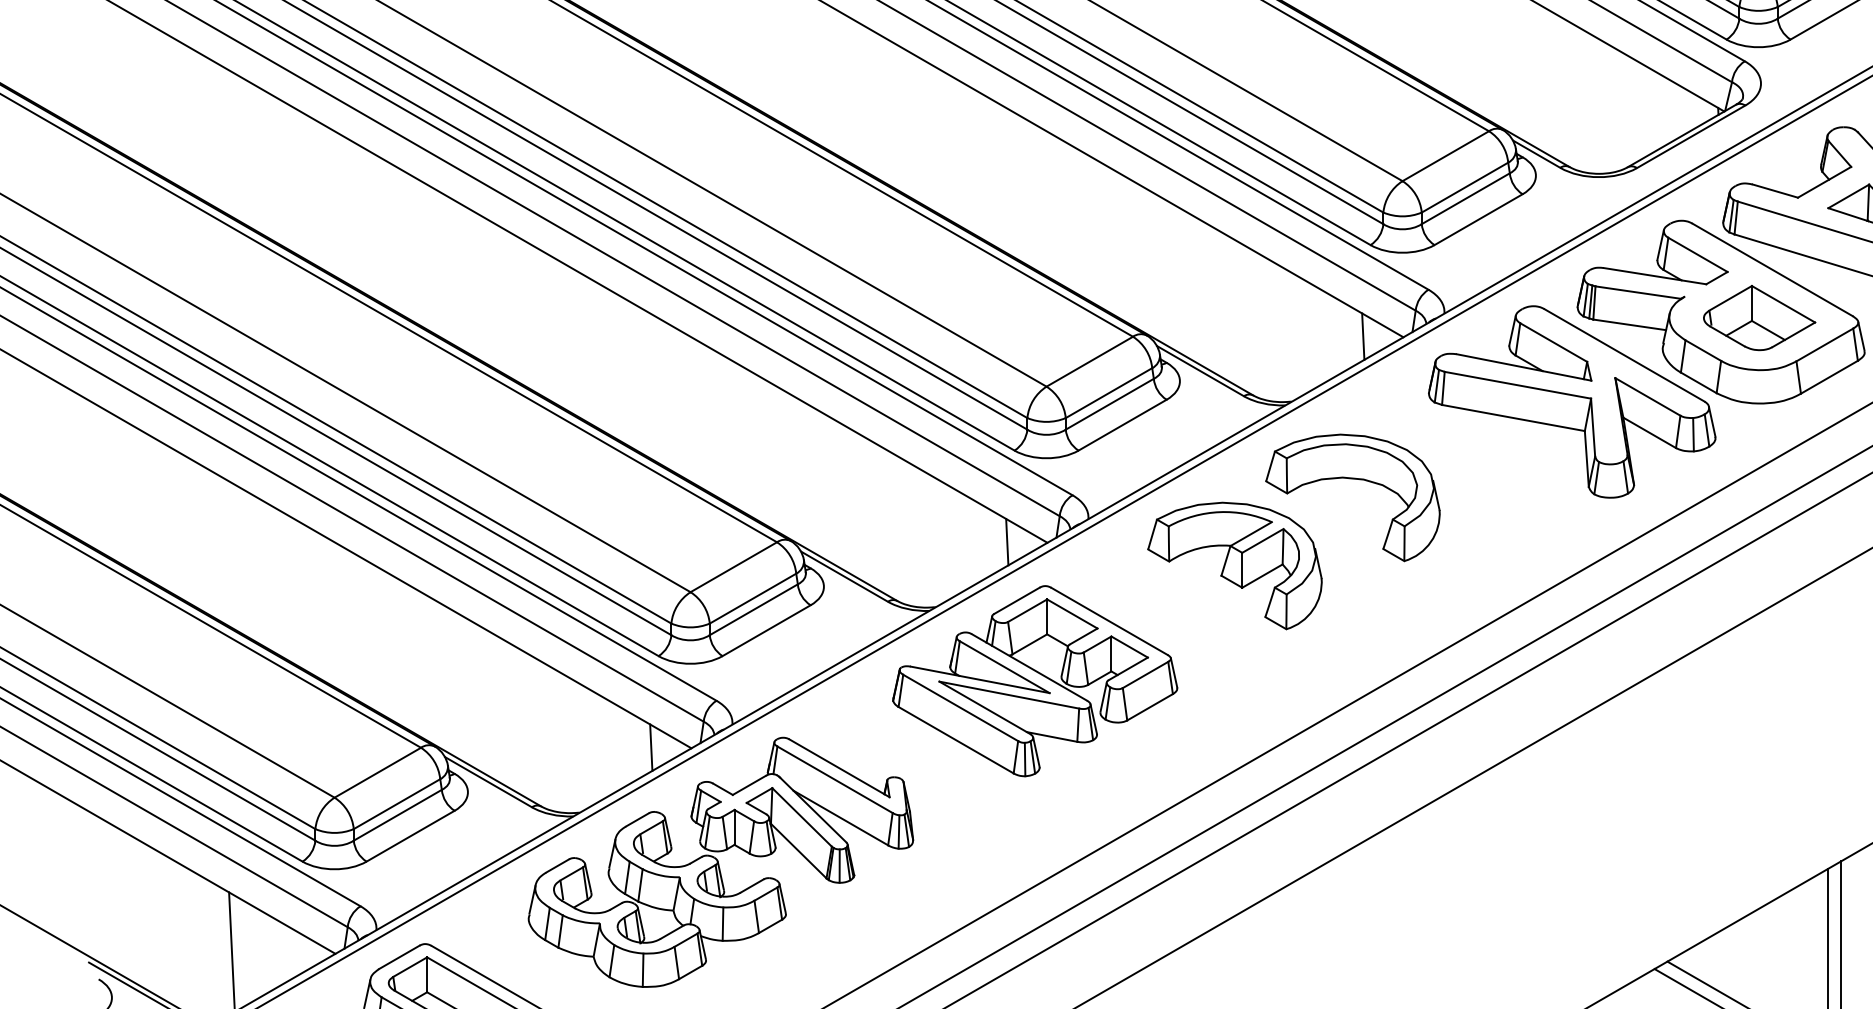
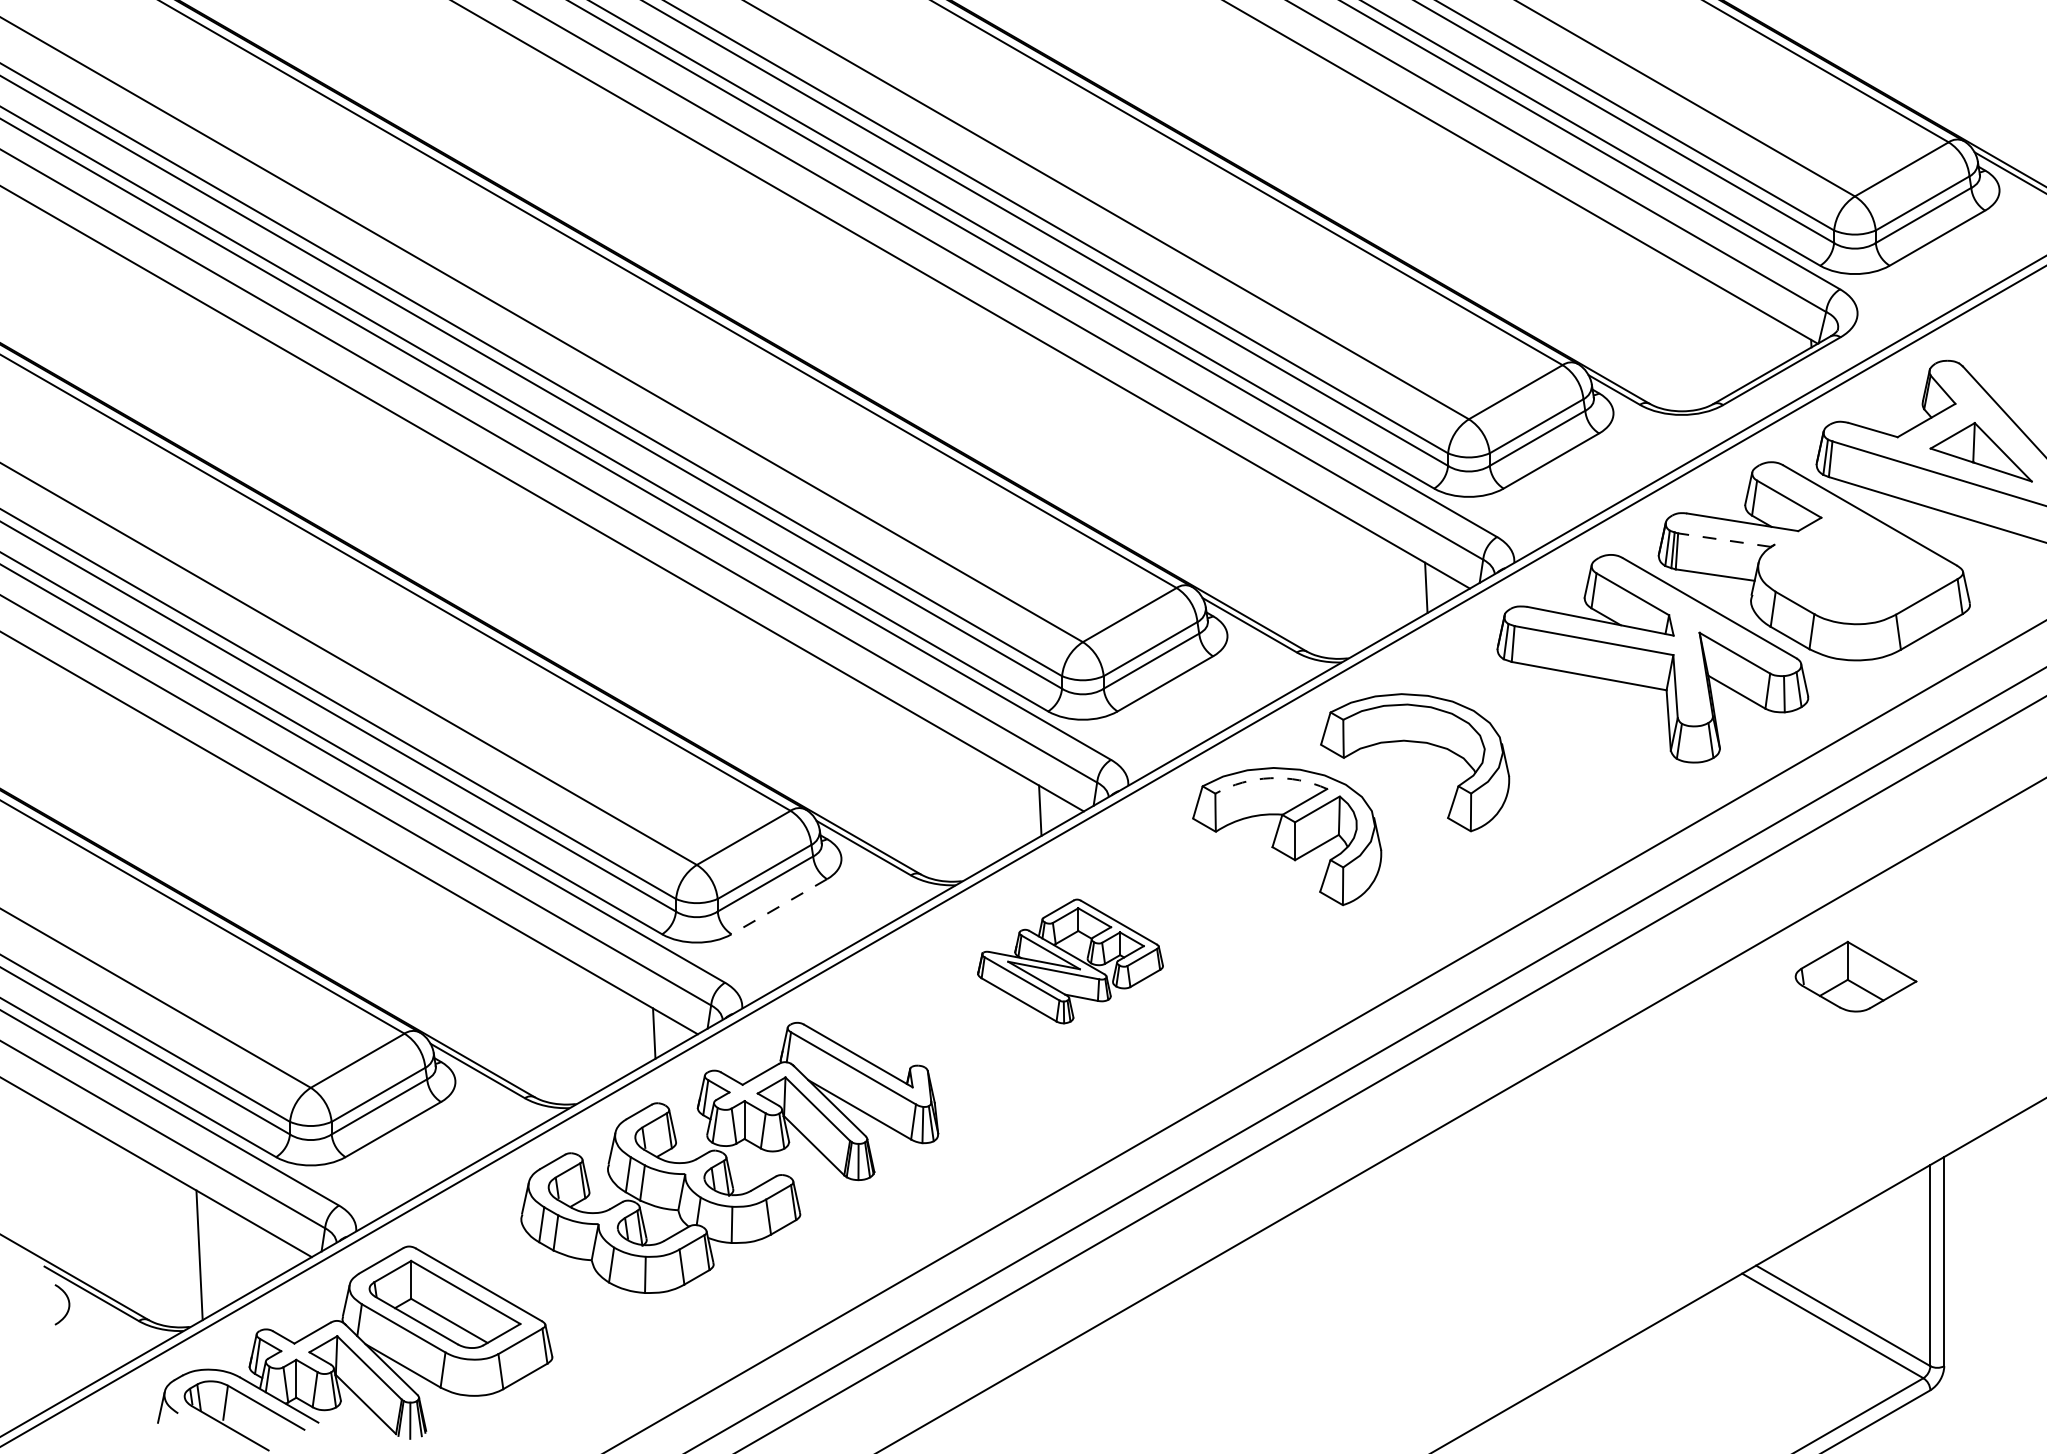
line: (1638, 292) -> (1724, 540), solid -> dashed
part: (1759, 317) -> (1855, 976), moved
arc: (1219, 512) -> (1270, 778), solid -> dashed
line: (765, 630) -> (778, 906), solid -> dashed
part: (1035, 681) -> (1070, 961), size x0.6

